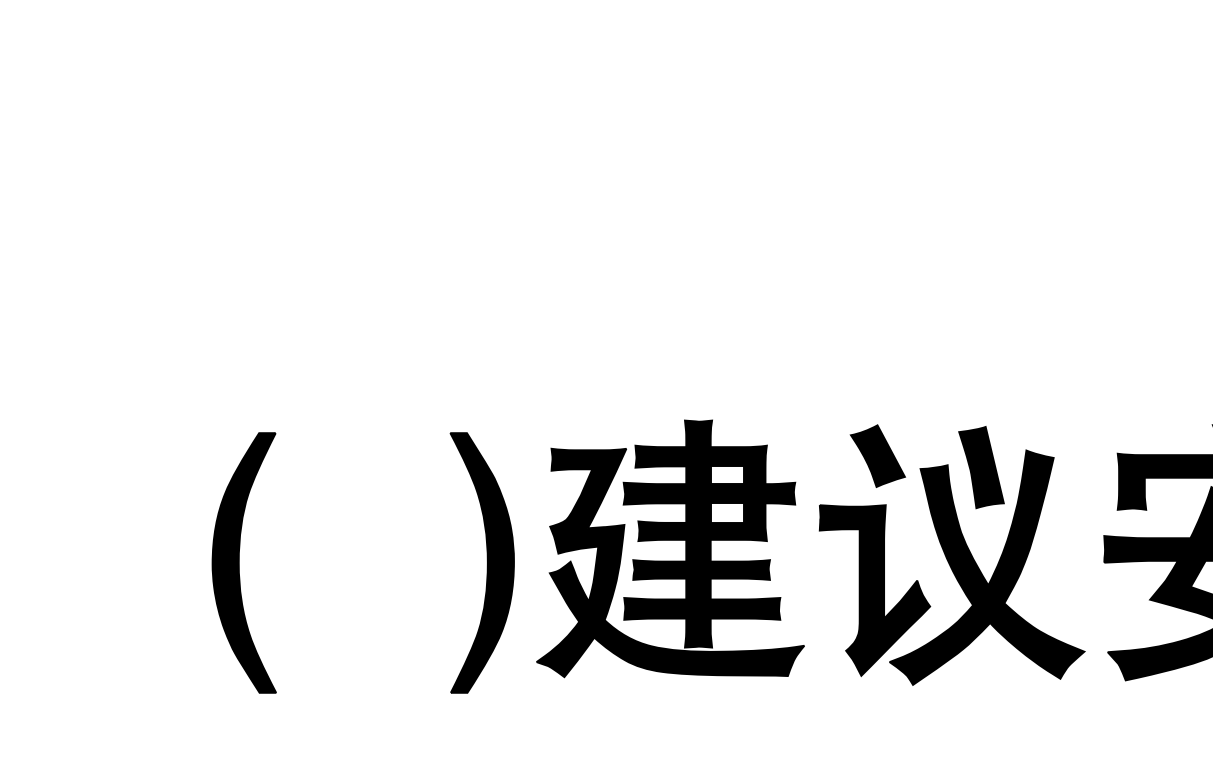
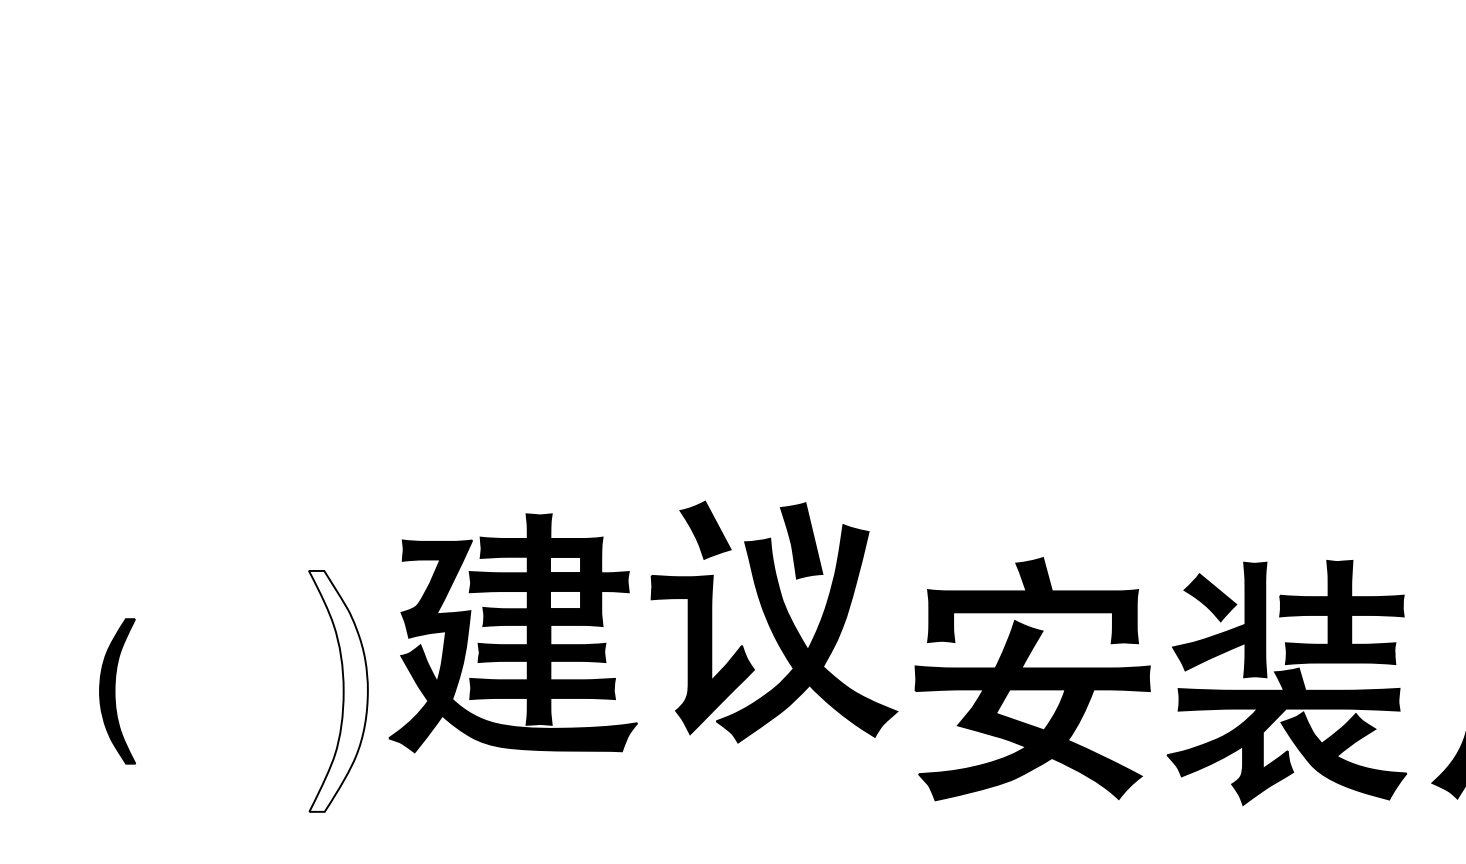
part: (669, 540) -> (512, 625), moved
part: (952, 554) -> (774, 621), moved
fill: (481, 562) -> (337, 690), removed
part: (244, 563) -> (117, 691), size x0.6

